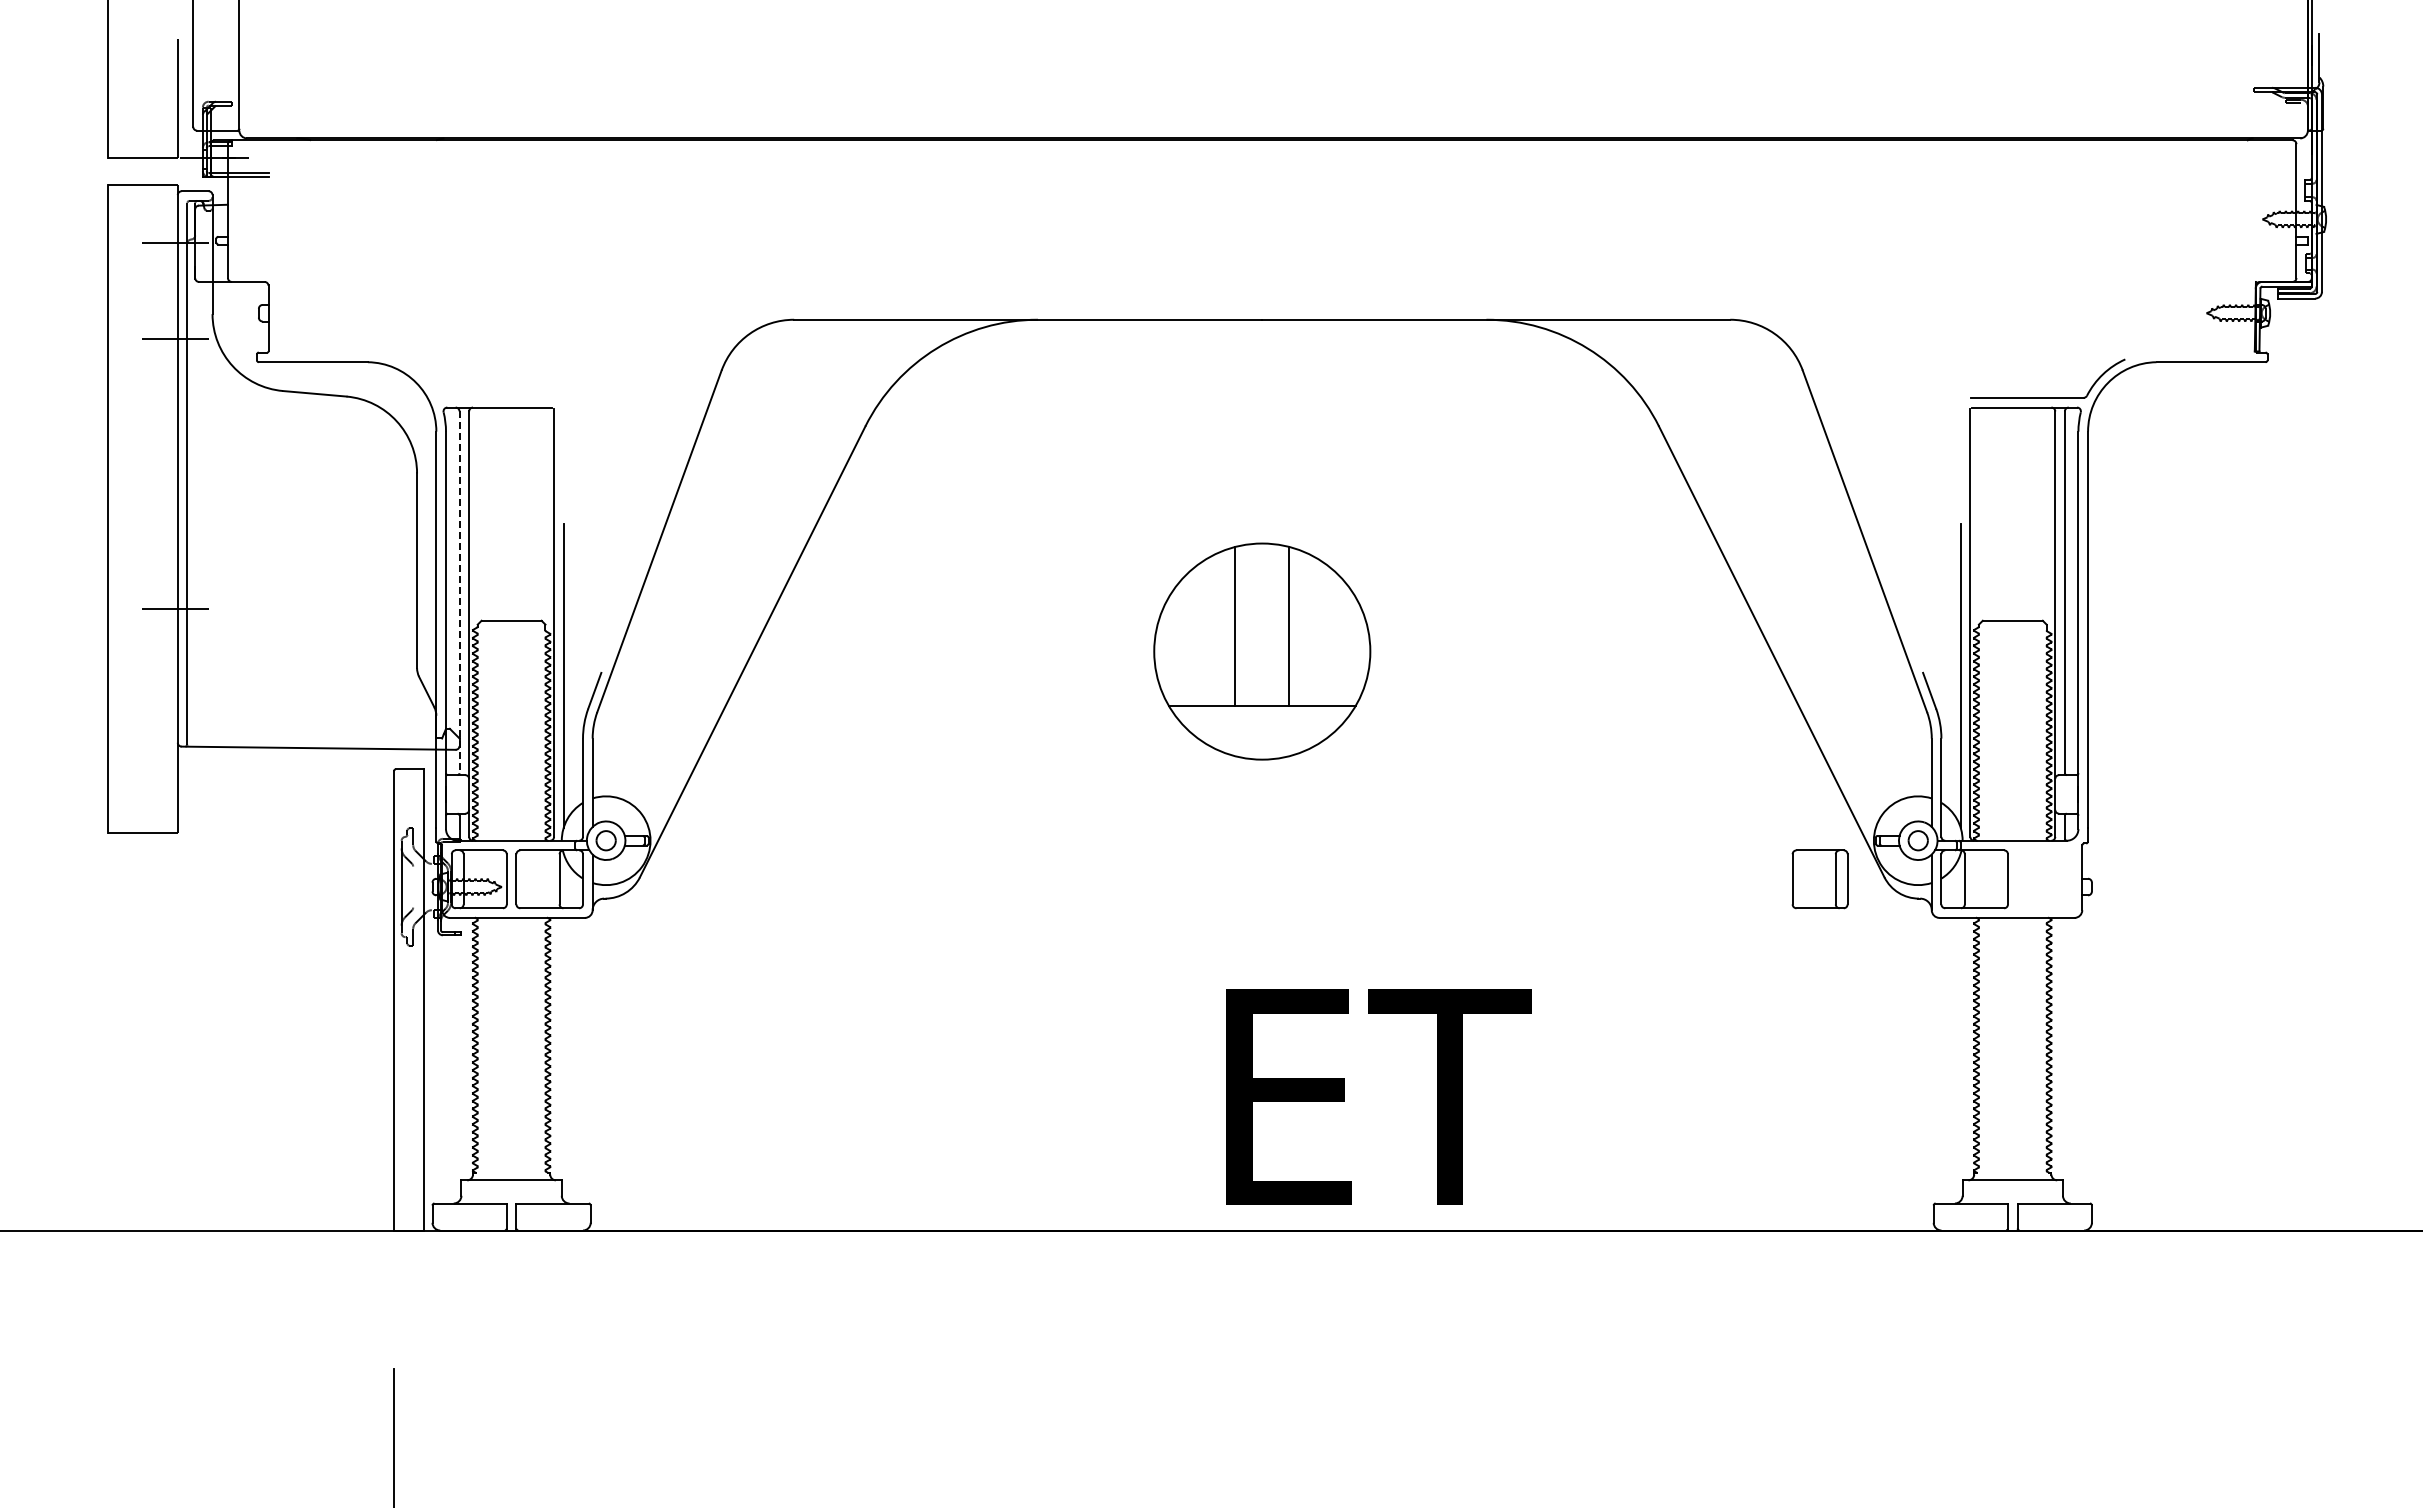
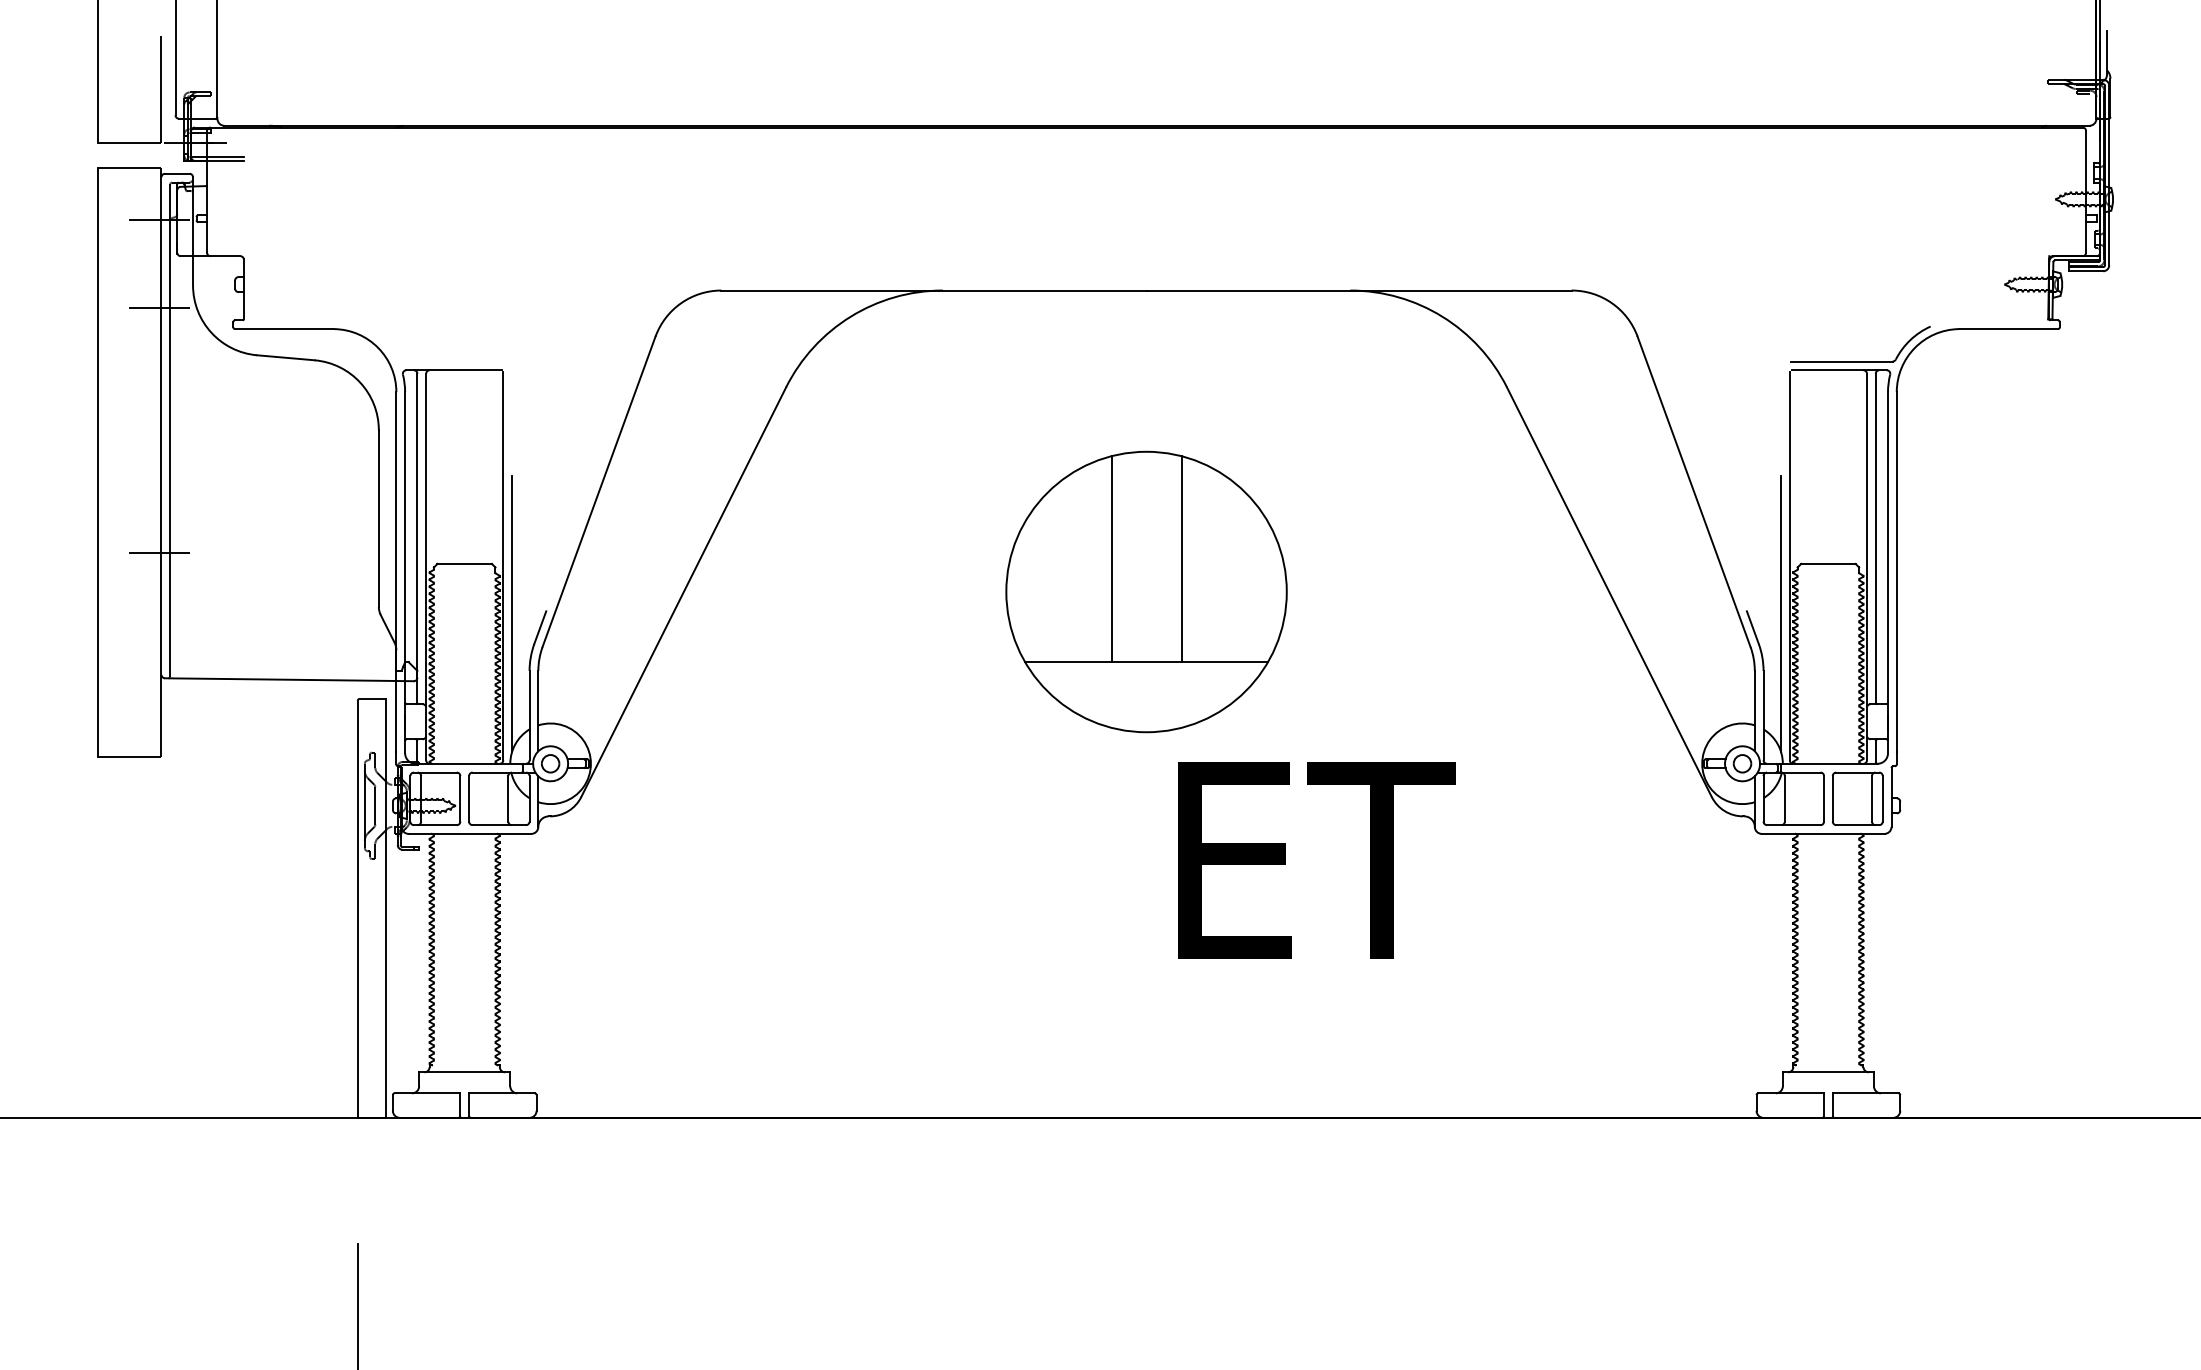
line: (459, 592) -> (417, 538), dashed -> solid
part: (1262, 651) -> (1146, 591), size x1.43
part: (1819, 879) -> (1857, 799), moved
line: (413, 886) -> (375, 805), added
text: (1378, 1096) -> (1316, 859), moved

